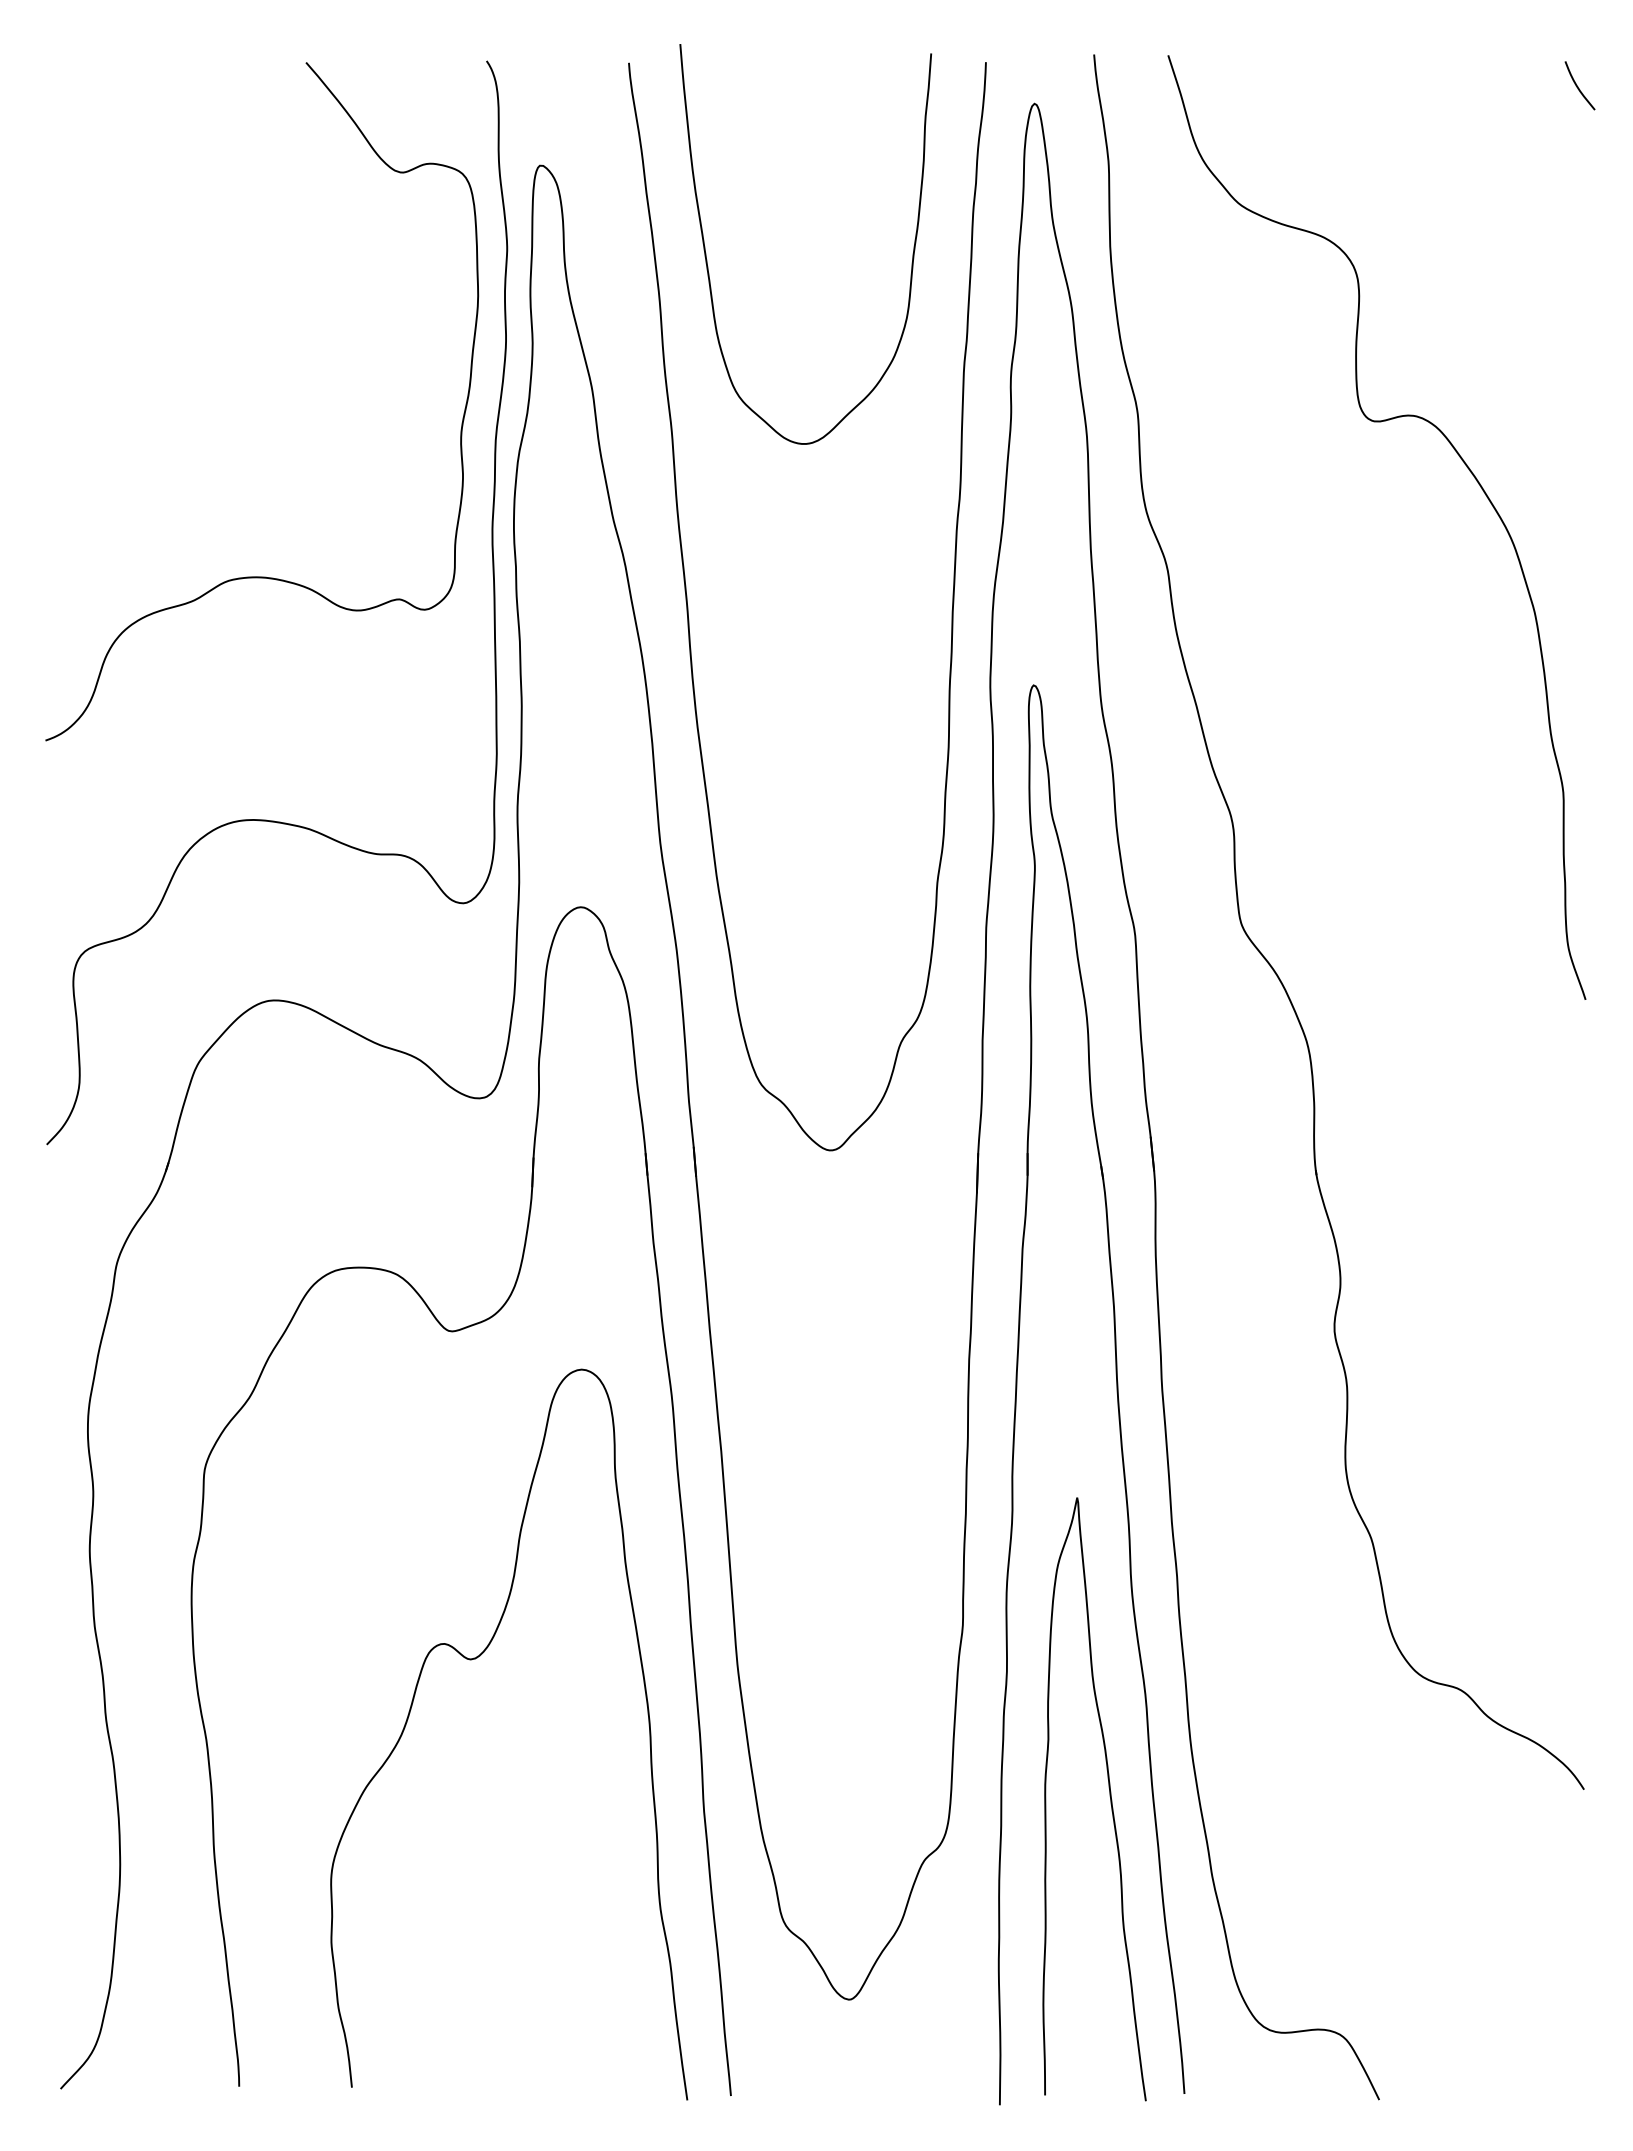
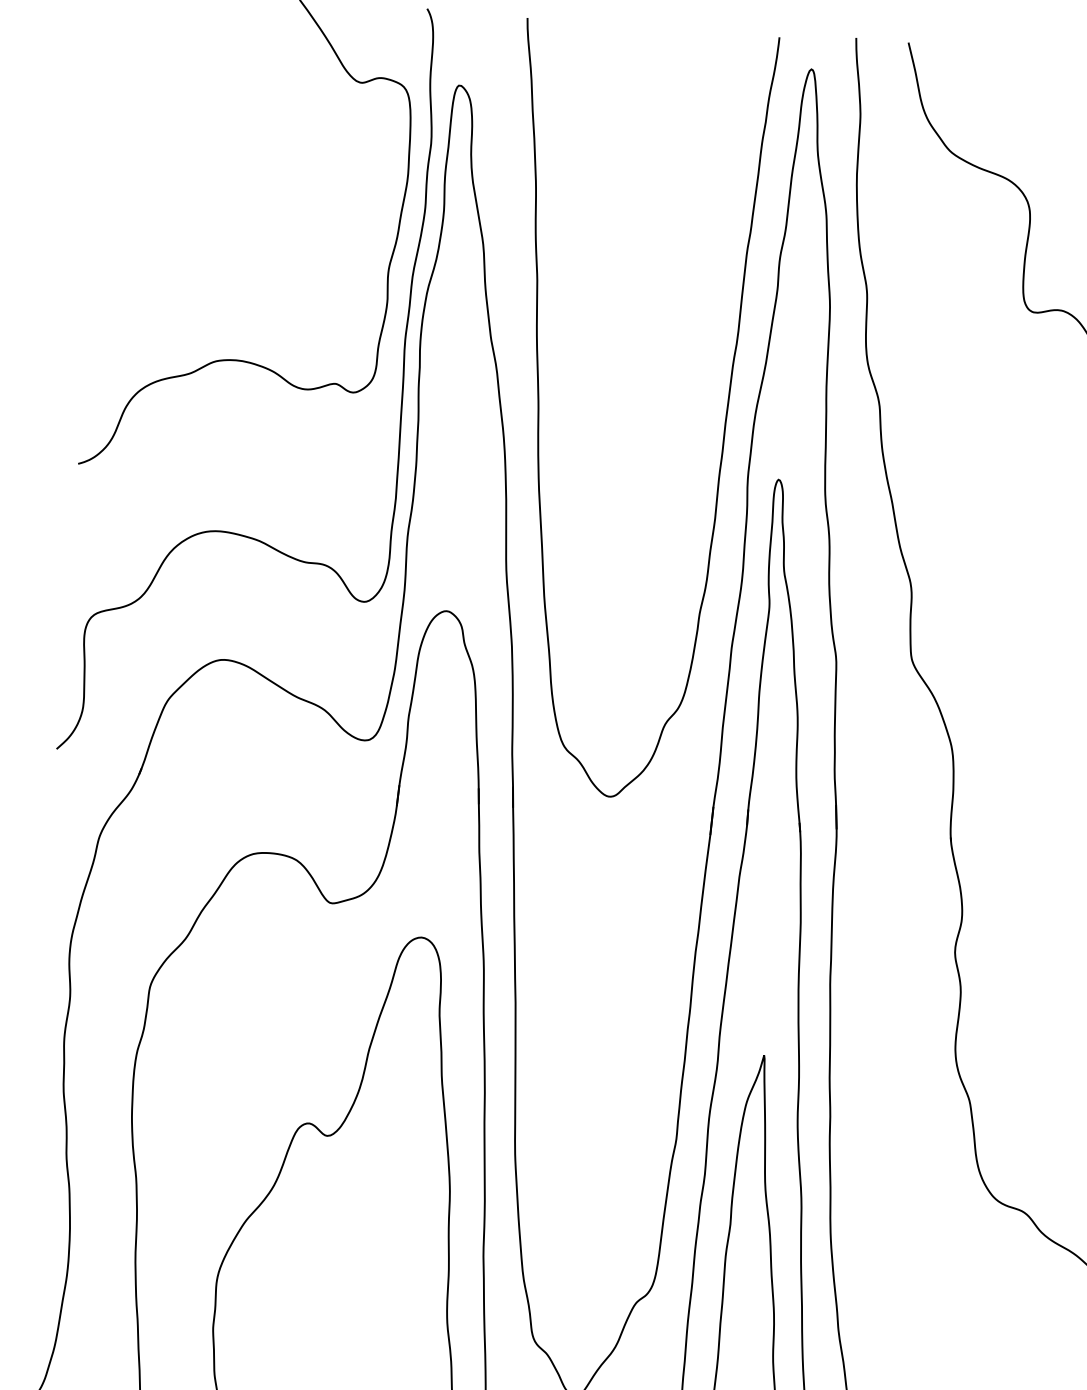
curve: (707, 259) -> (572, 161), removed

